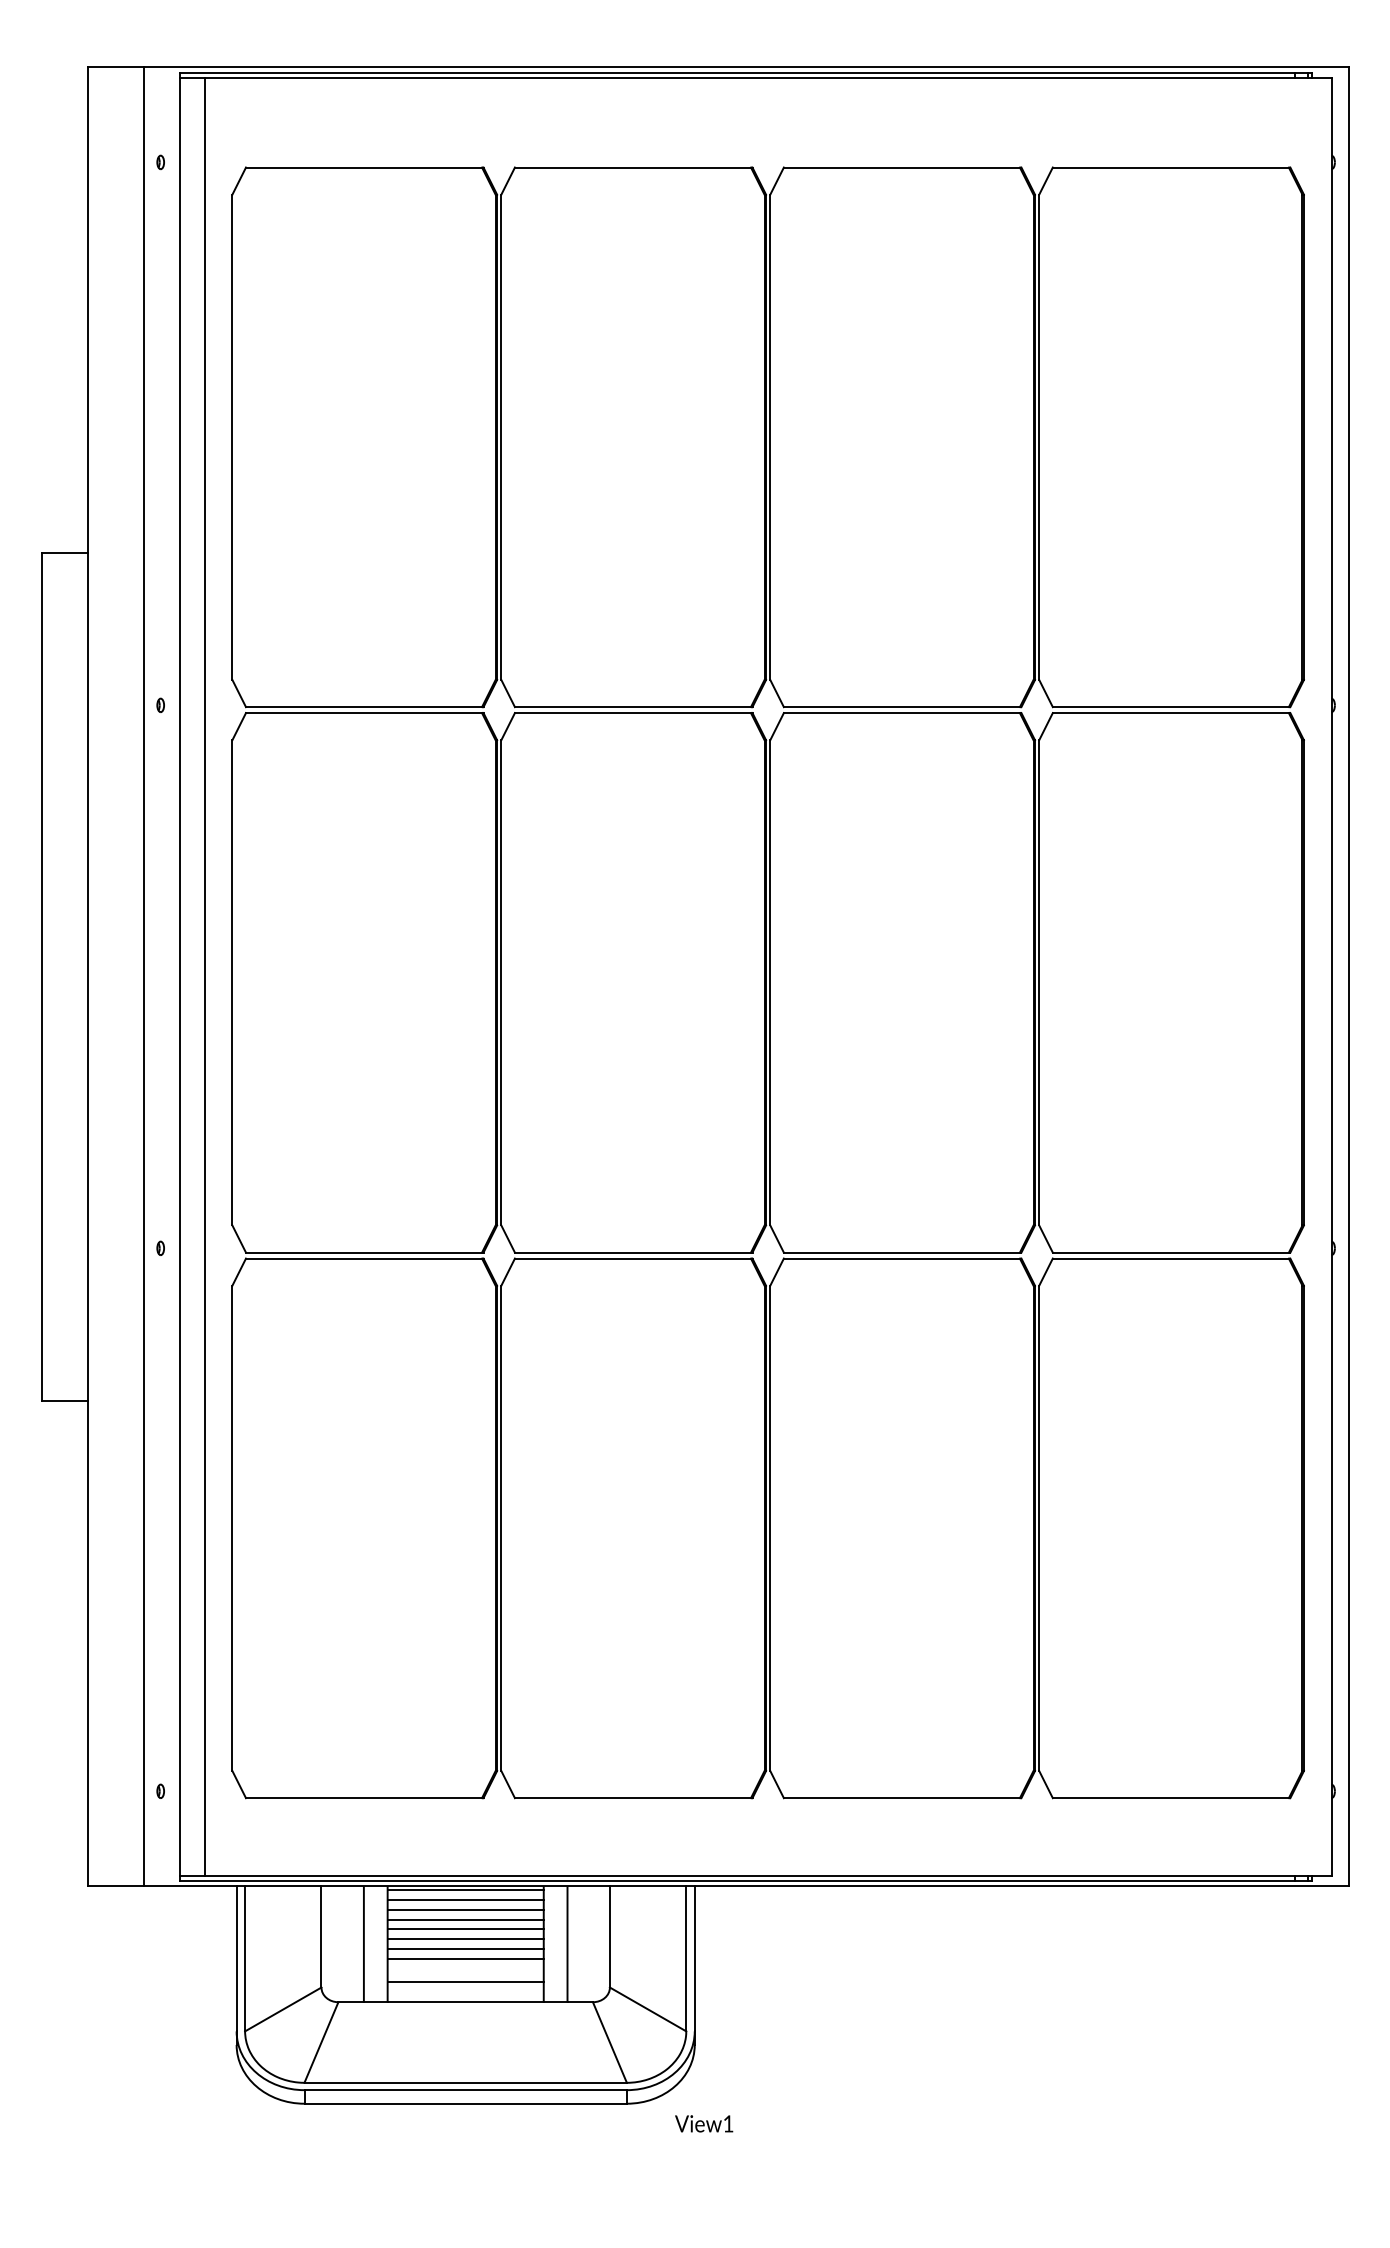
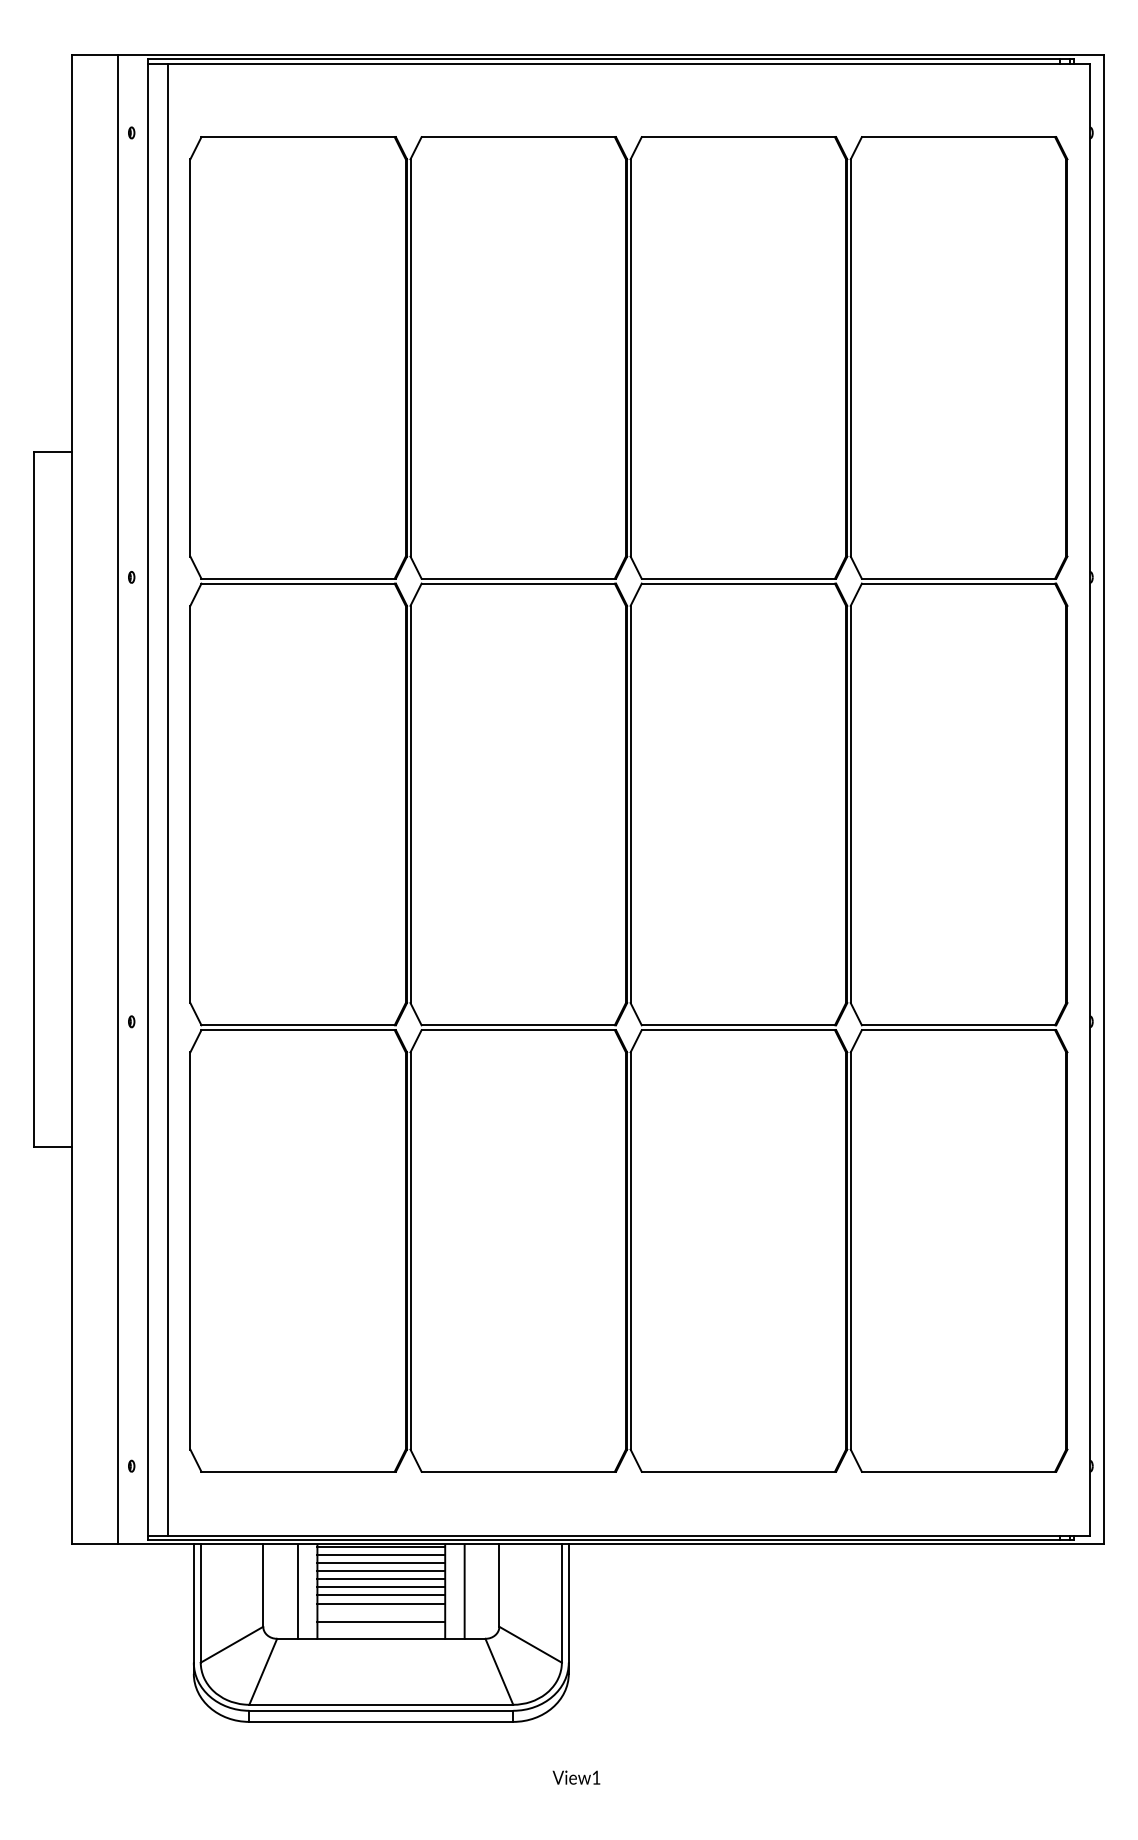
text: (704, 2123) -> (576, 1777), moved

